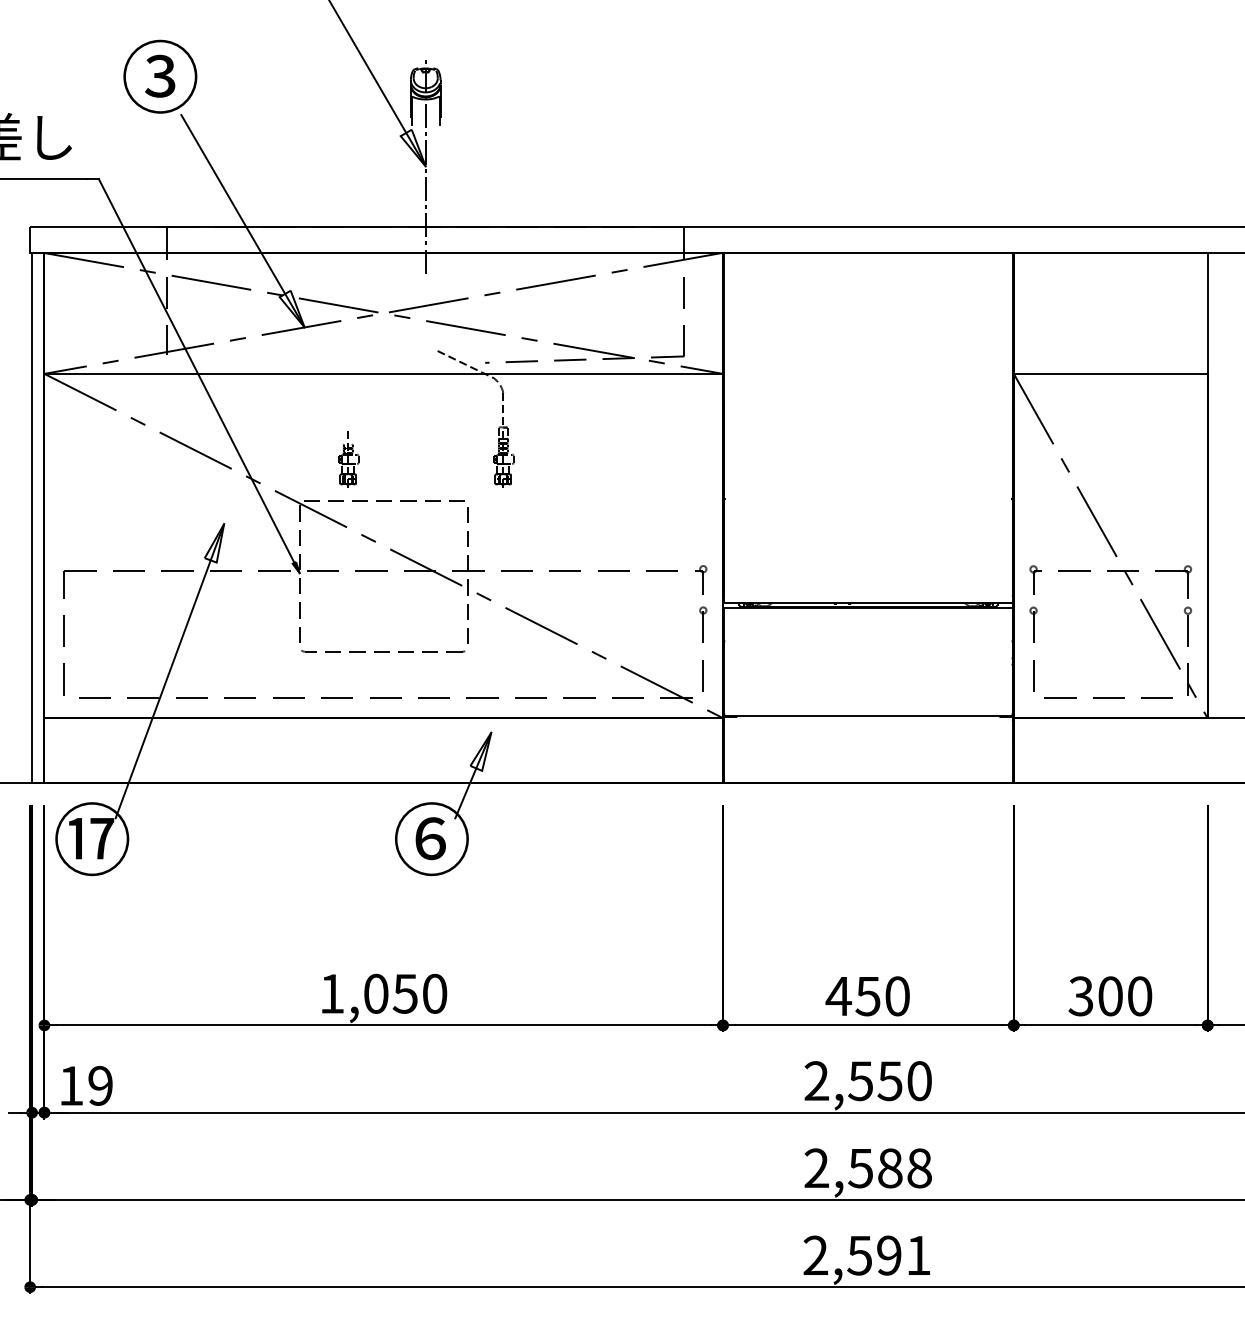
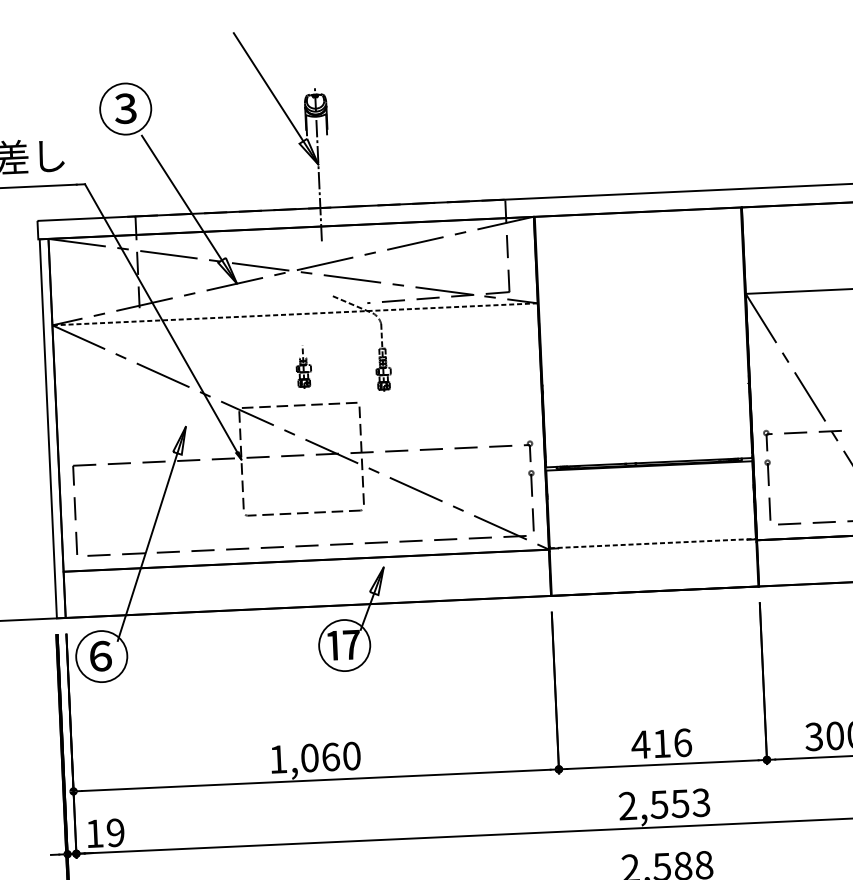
line: (383, 373) -> (294, 314), solid -> dashed
part: (348, 459) -> (303, 368), moved
line: (868, 716) -> (652, 543), solid -> dashed
text: (91, 838) -> (101, 656), ⑰ -> ⑥
text: (430, 838) -> (343, 645), ⑥ -> ⑰
text: (405, 993) -> (330, 756), 1,050 -> 1,060
text: (882, 996) -> (672, 743), 450 -> 416
text: (918, 1081) -> (700, 803), 2,550 -> 2,553

